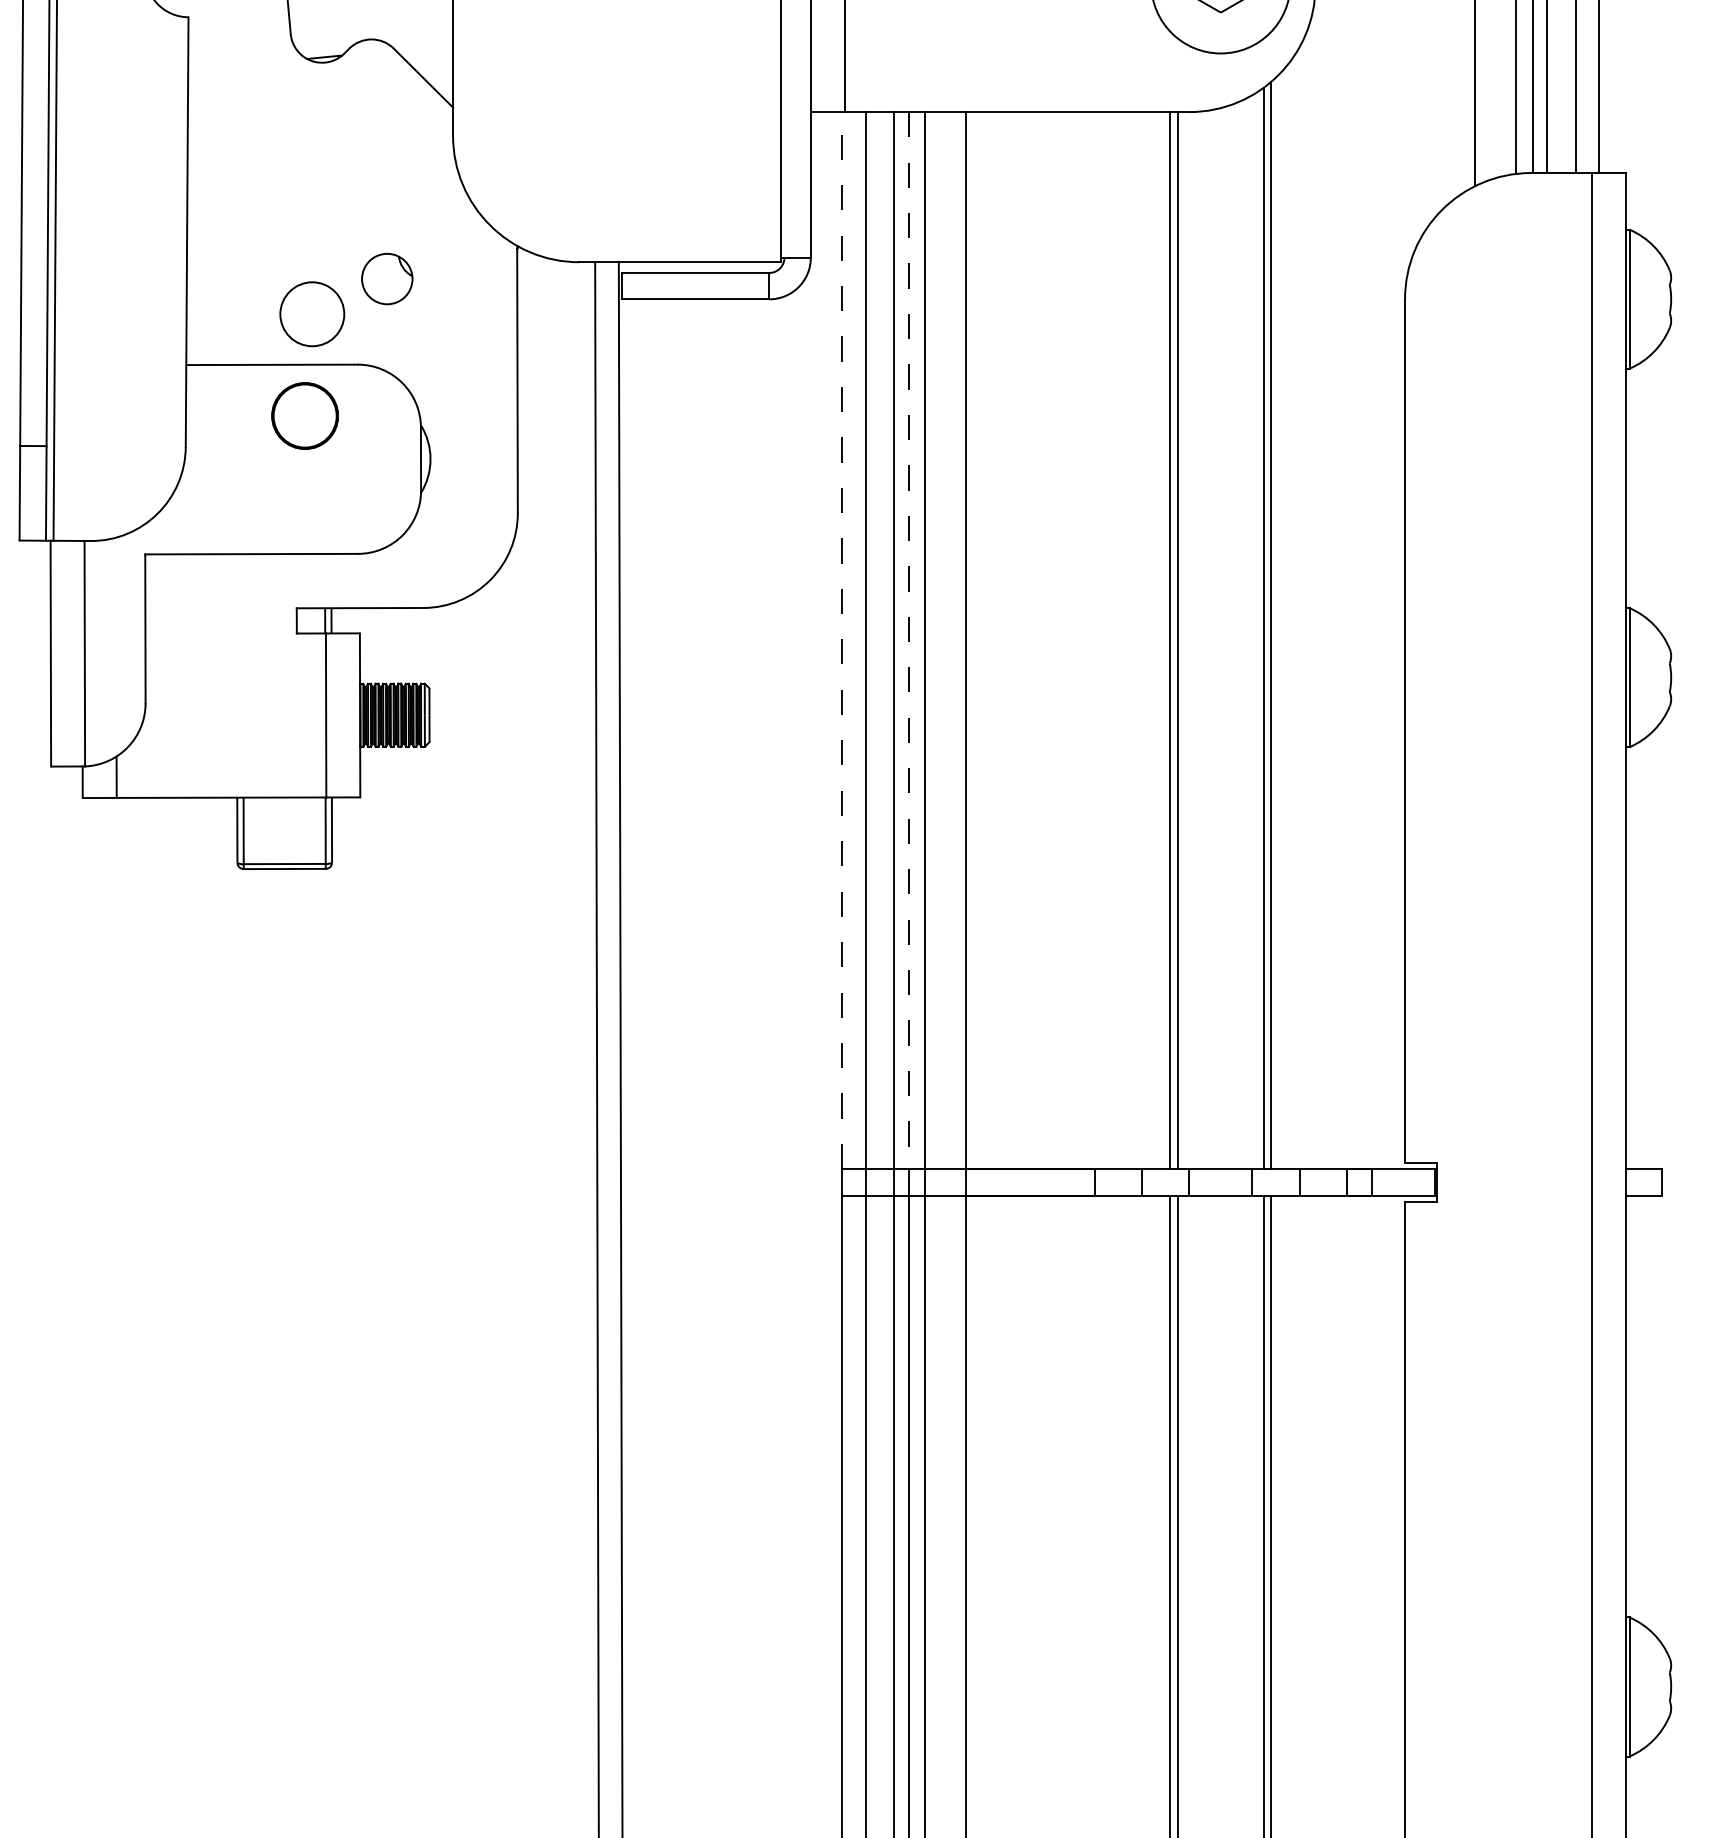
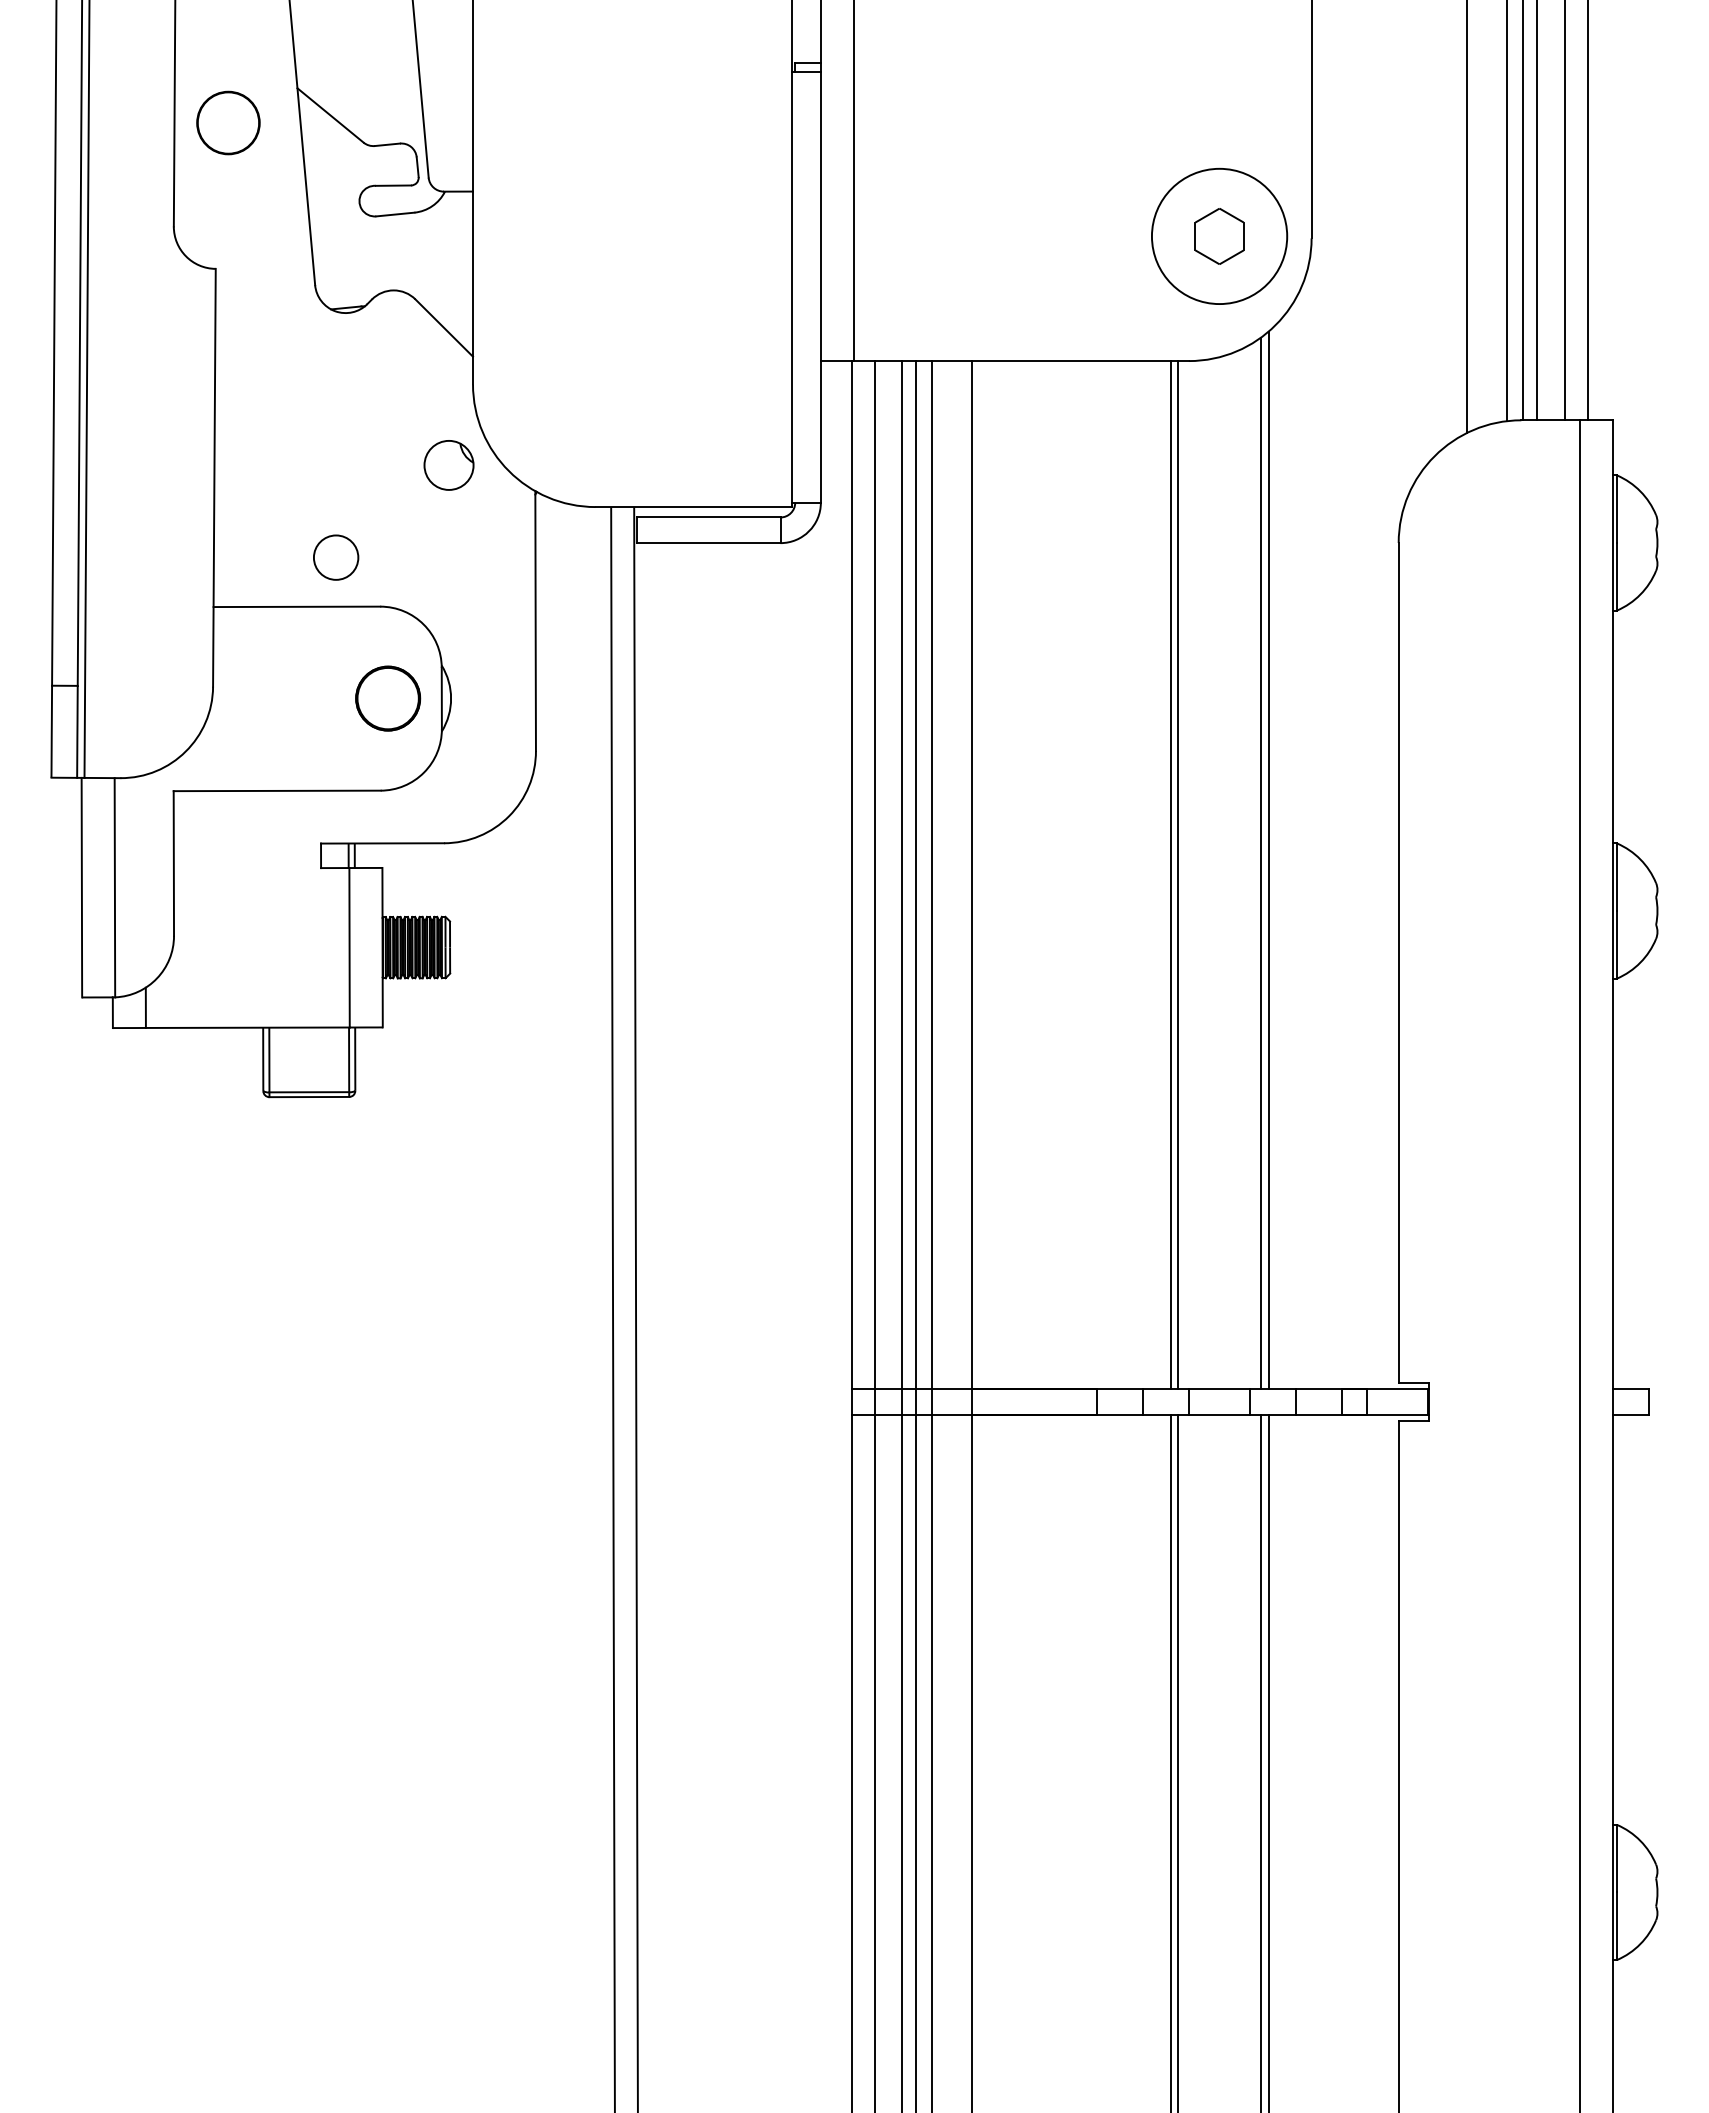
part: (386, 279) -> (448, 465), moved
circle: (311, 314) -> (335, 557), size x0.71
part: (305, 415) -> (388, 698), moved
line: (842, 641) -> (851, 875), dashed -> solid
line: (909, 641) -> (916, 875), dashed -> solid

